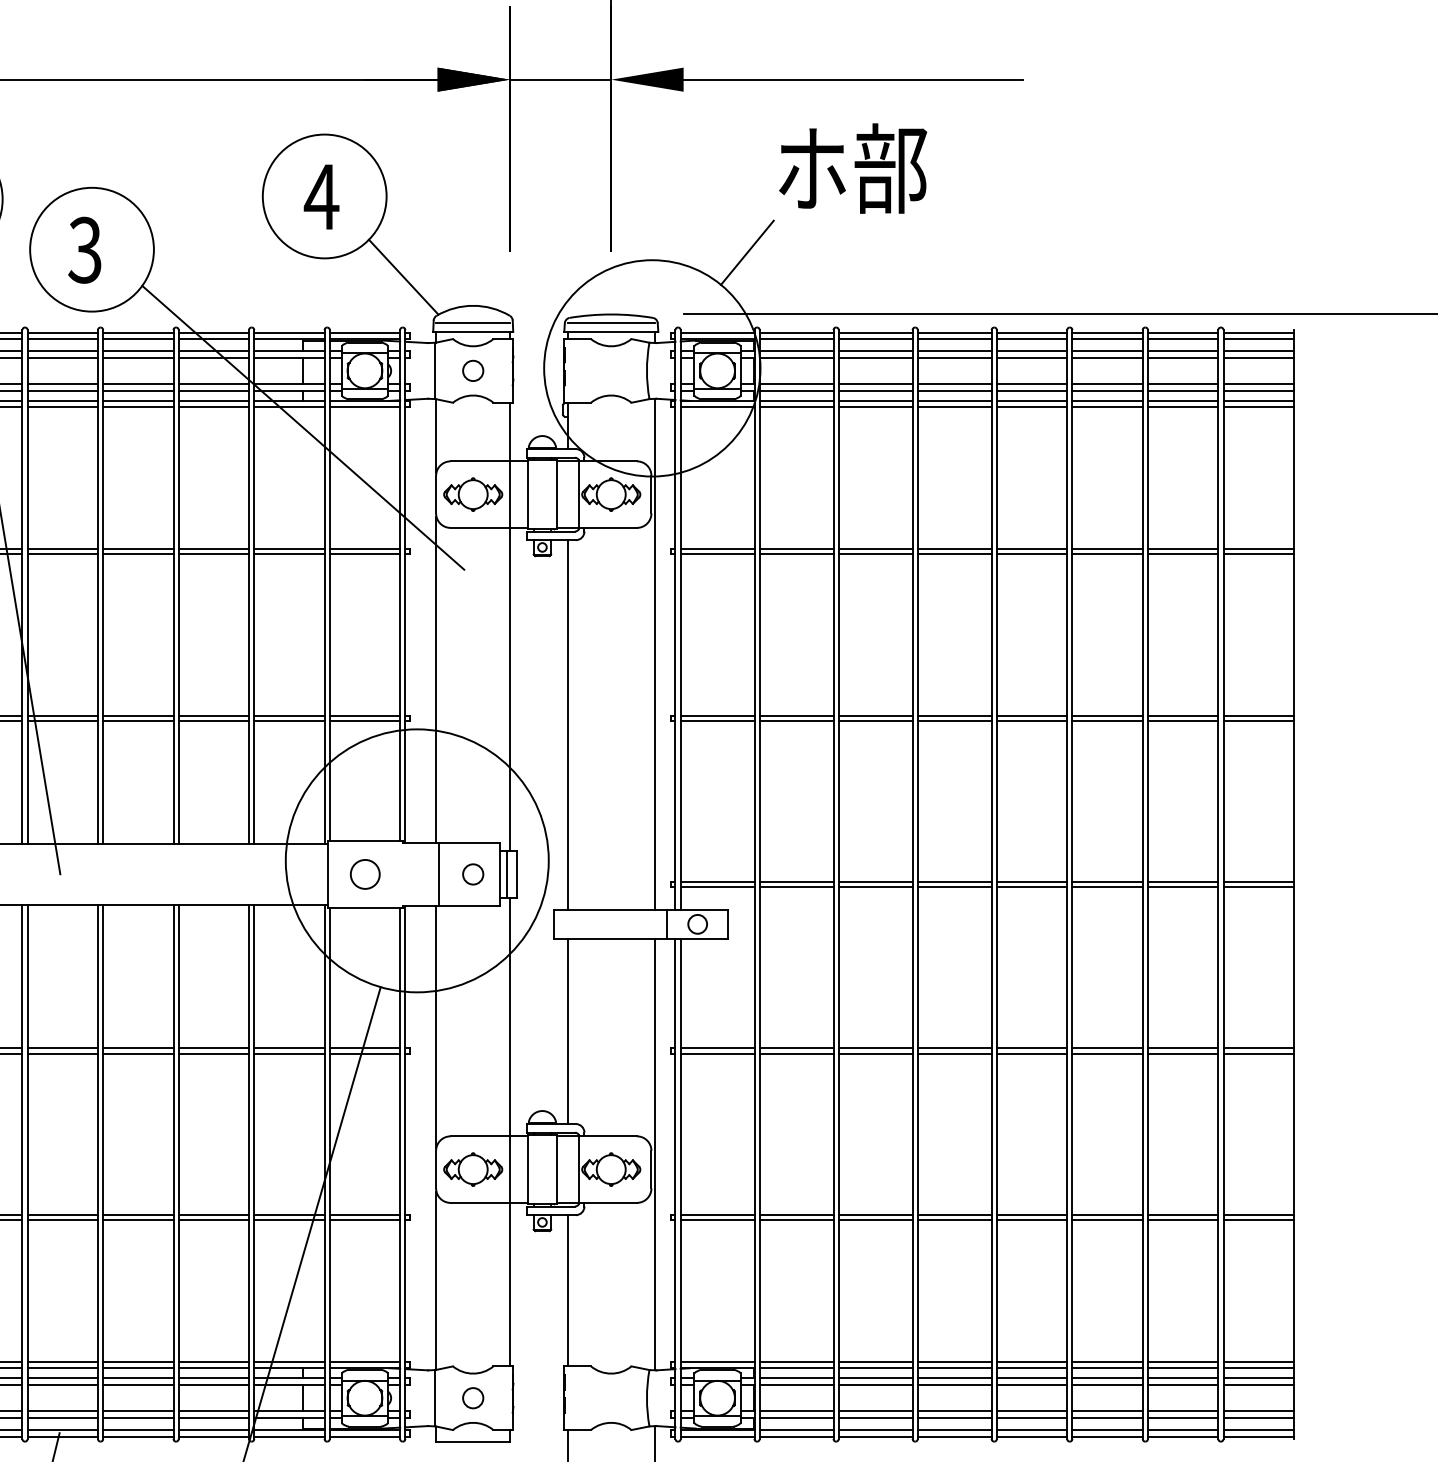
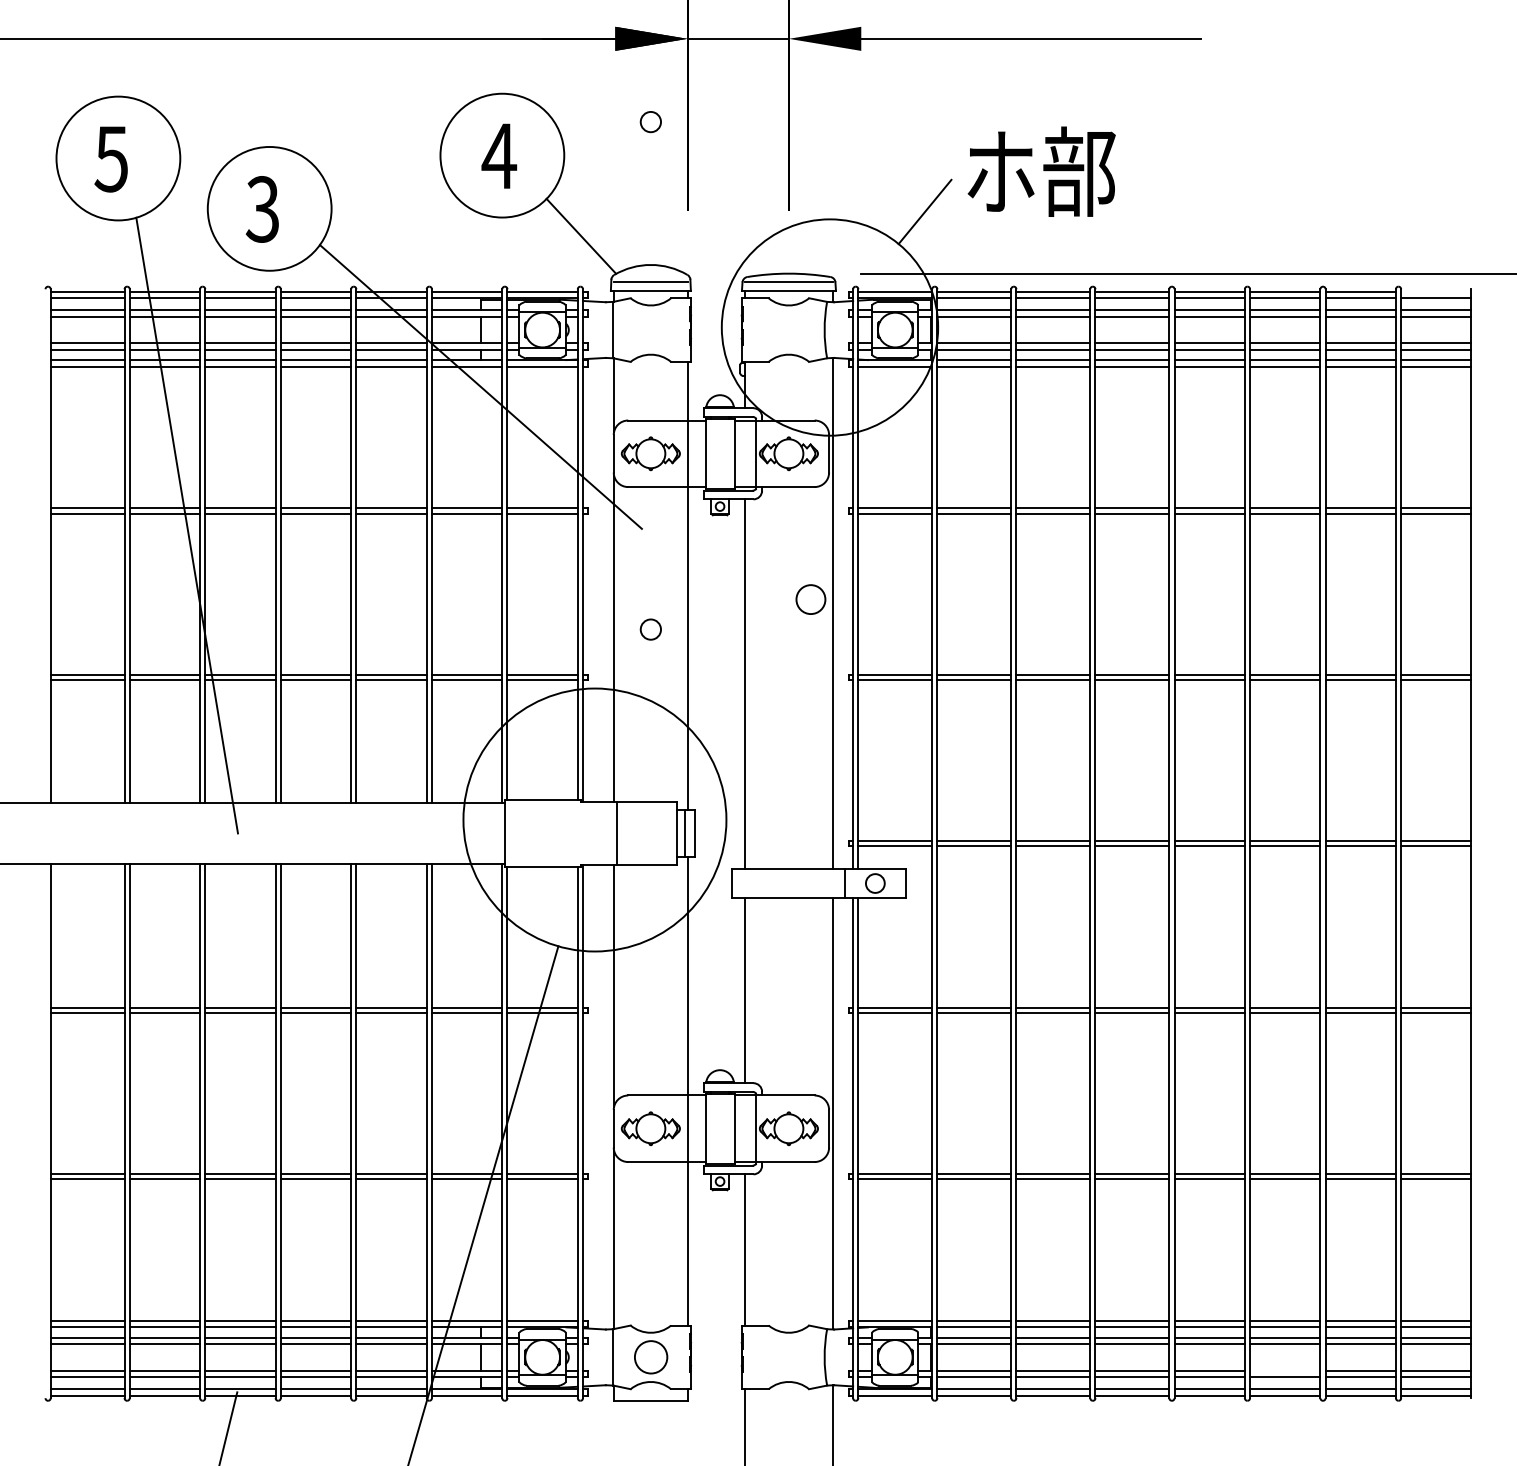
text: (852, 168) -> (1041, 171), moved
line: (1258, 332) -> (1436, 291), removed
circle: (472, 371) -> (650, 122), moved
circle: (364, 874) -> (810, 599), moved
circle: (472, 874) -> (650, 629), moved
circle: (472, 1398) -> (650, 1357), size x1.6
line: (1107, 1411) -> (1285, 1370), removed

